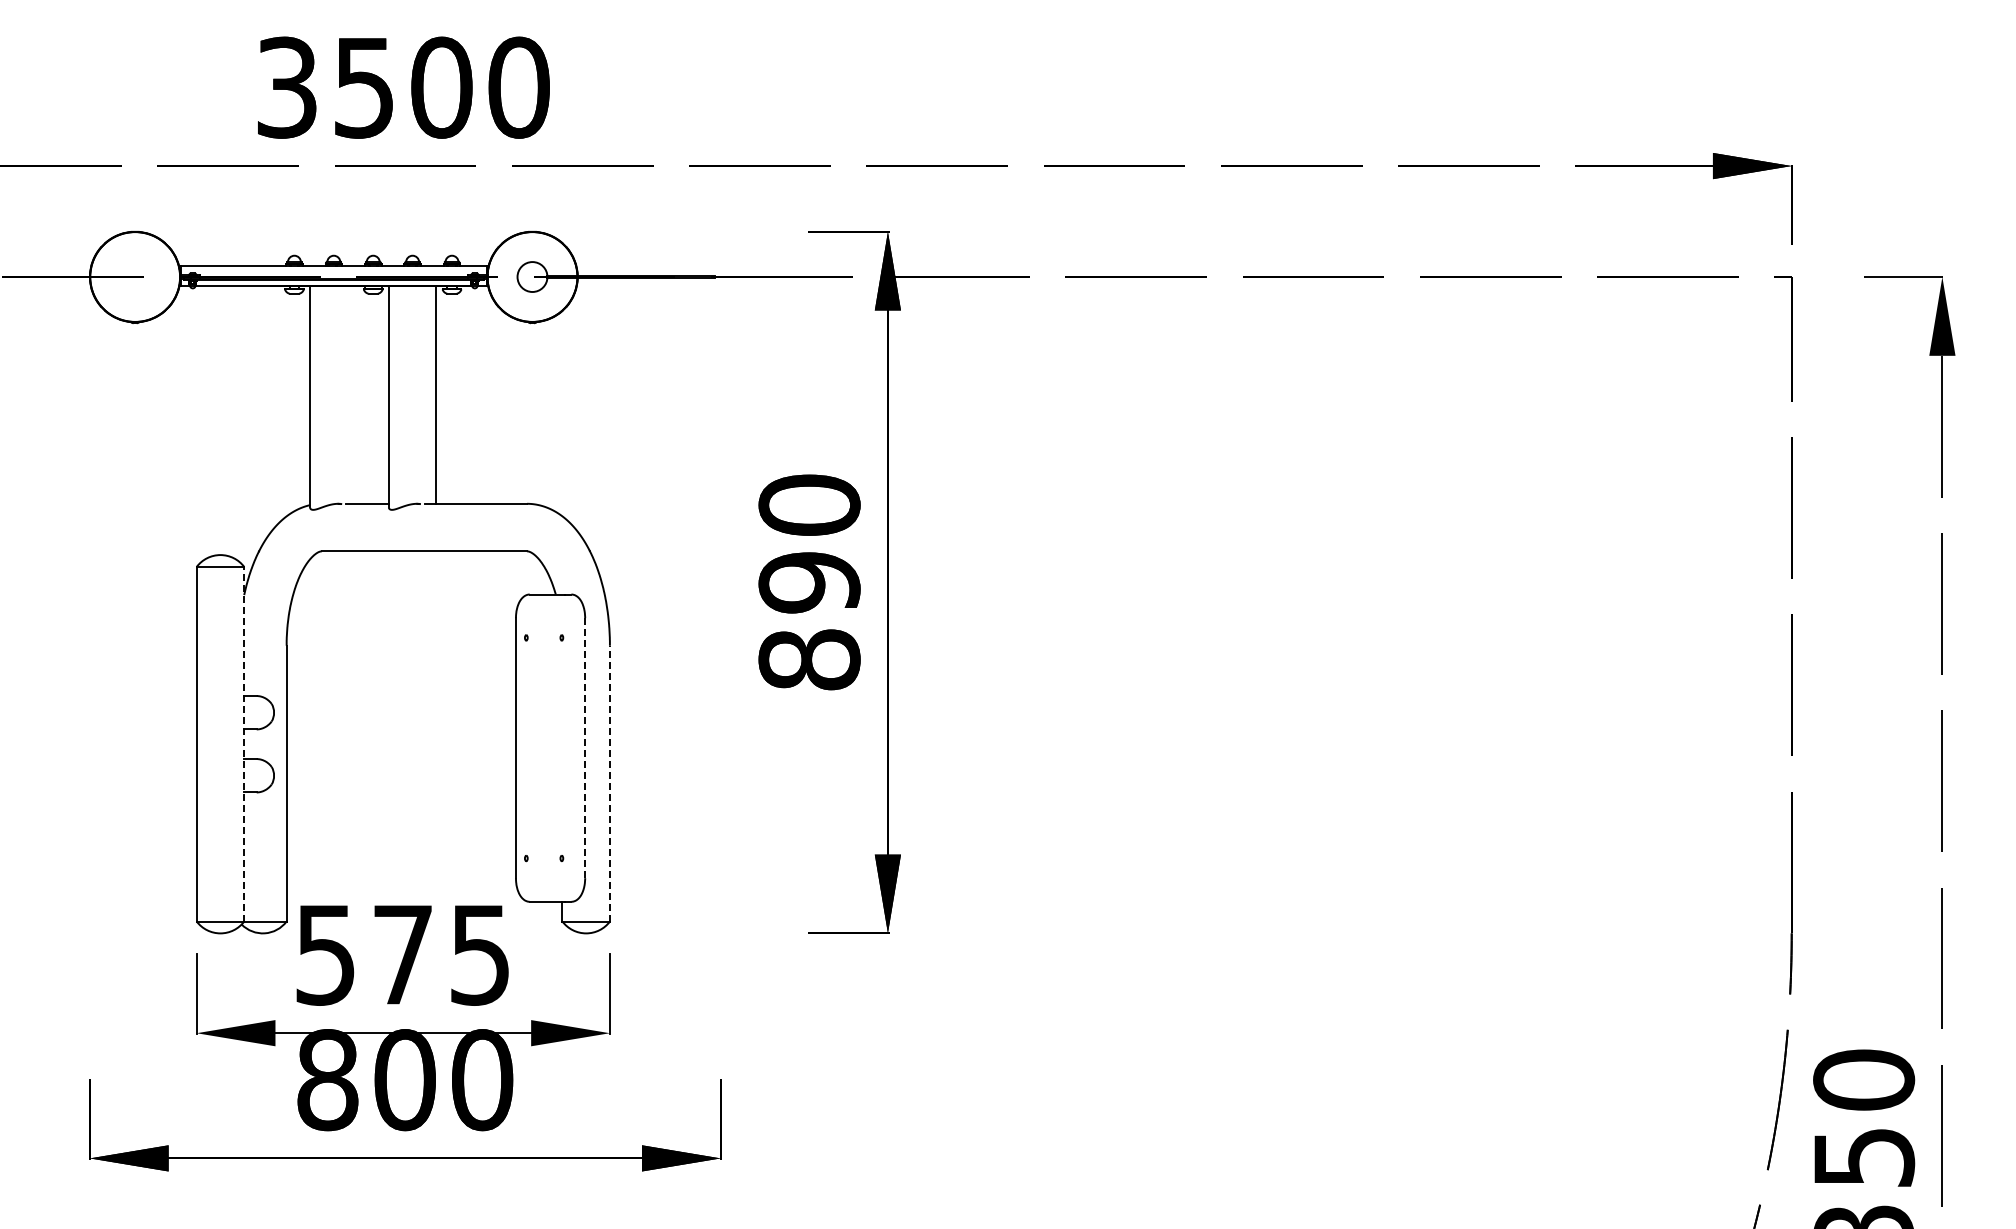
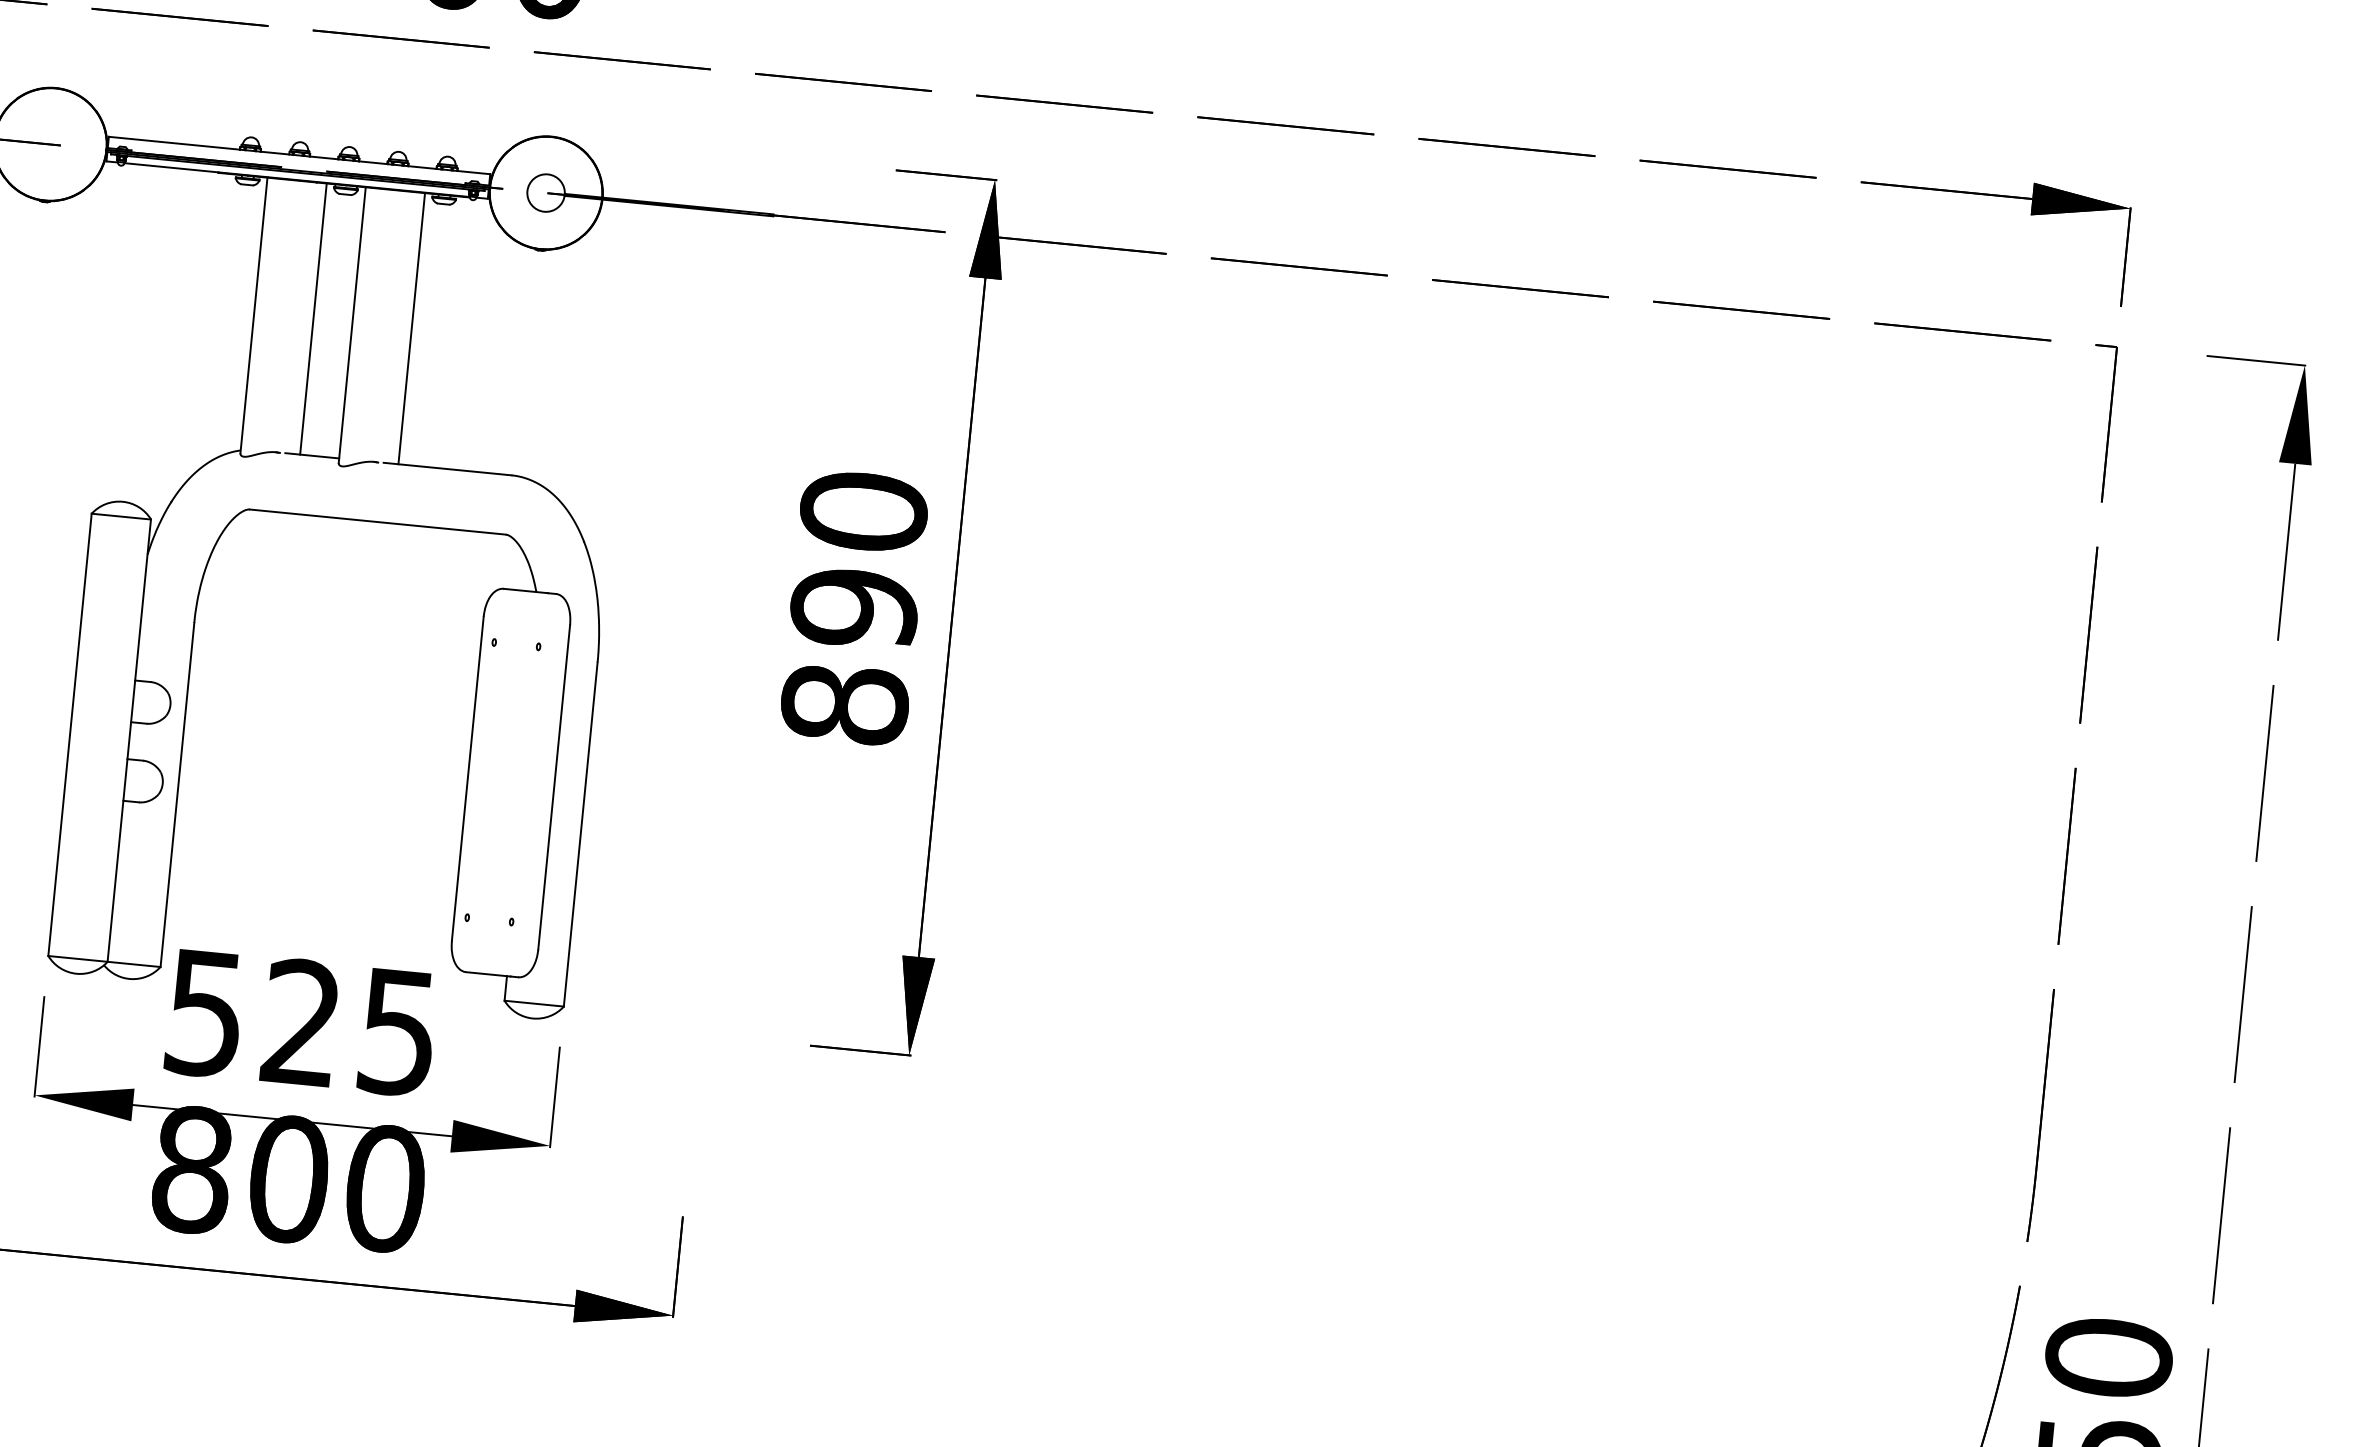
line: (357, 394) -> (313, 318), added
line: (244, 743) -> (129, 739), dashed -> solid
line: (585, 748) -> (554, 787), dashed -> solid
line: (609, 783) -> (580, 834), dashed -> solid
text: (402, 953) -> (301, 1021), 575 -> 525

